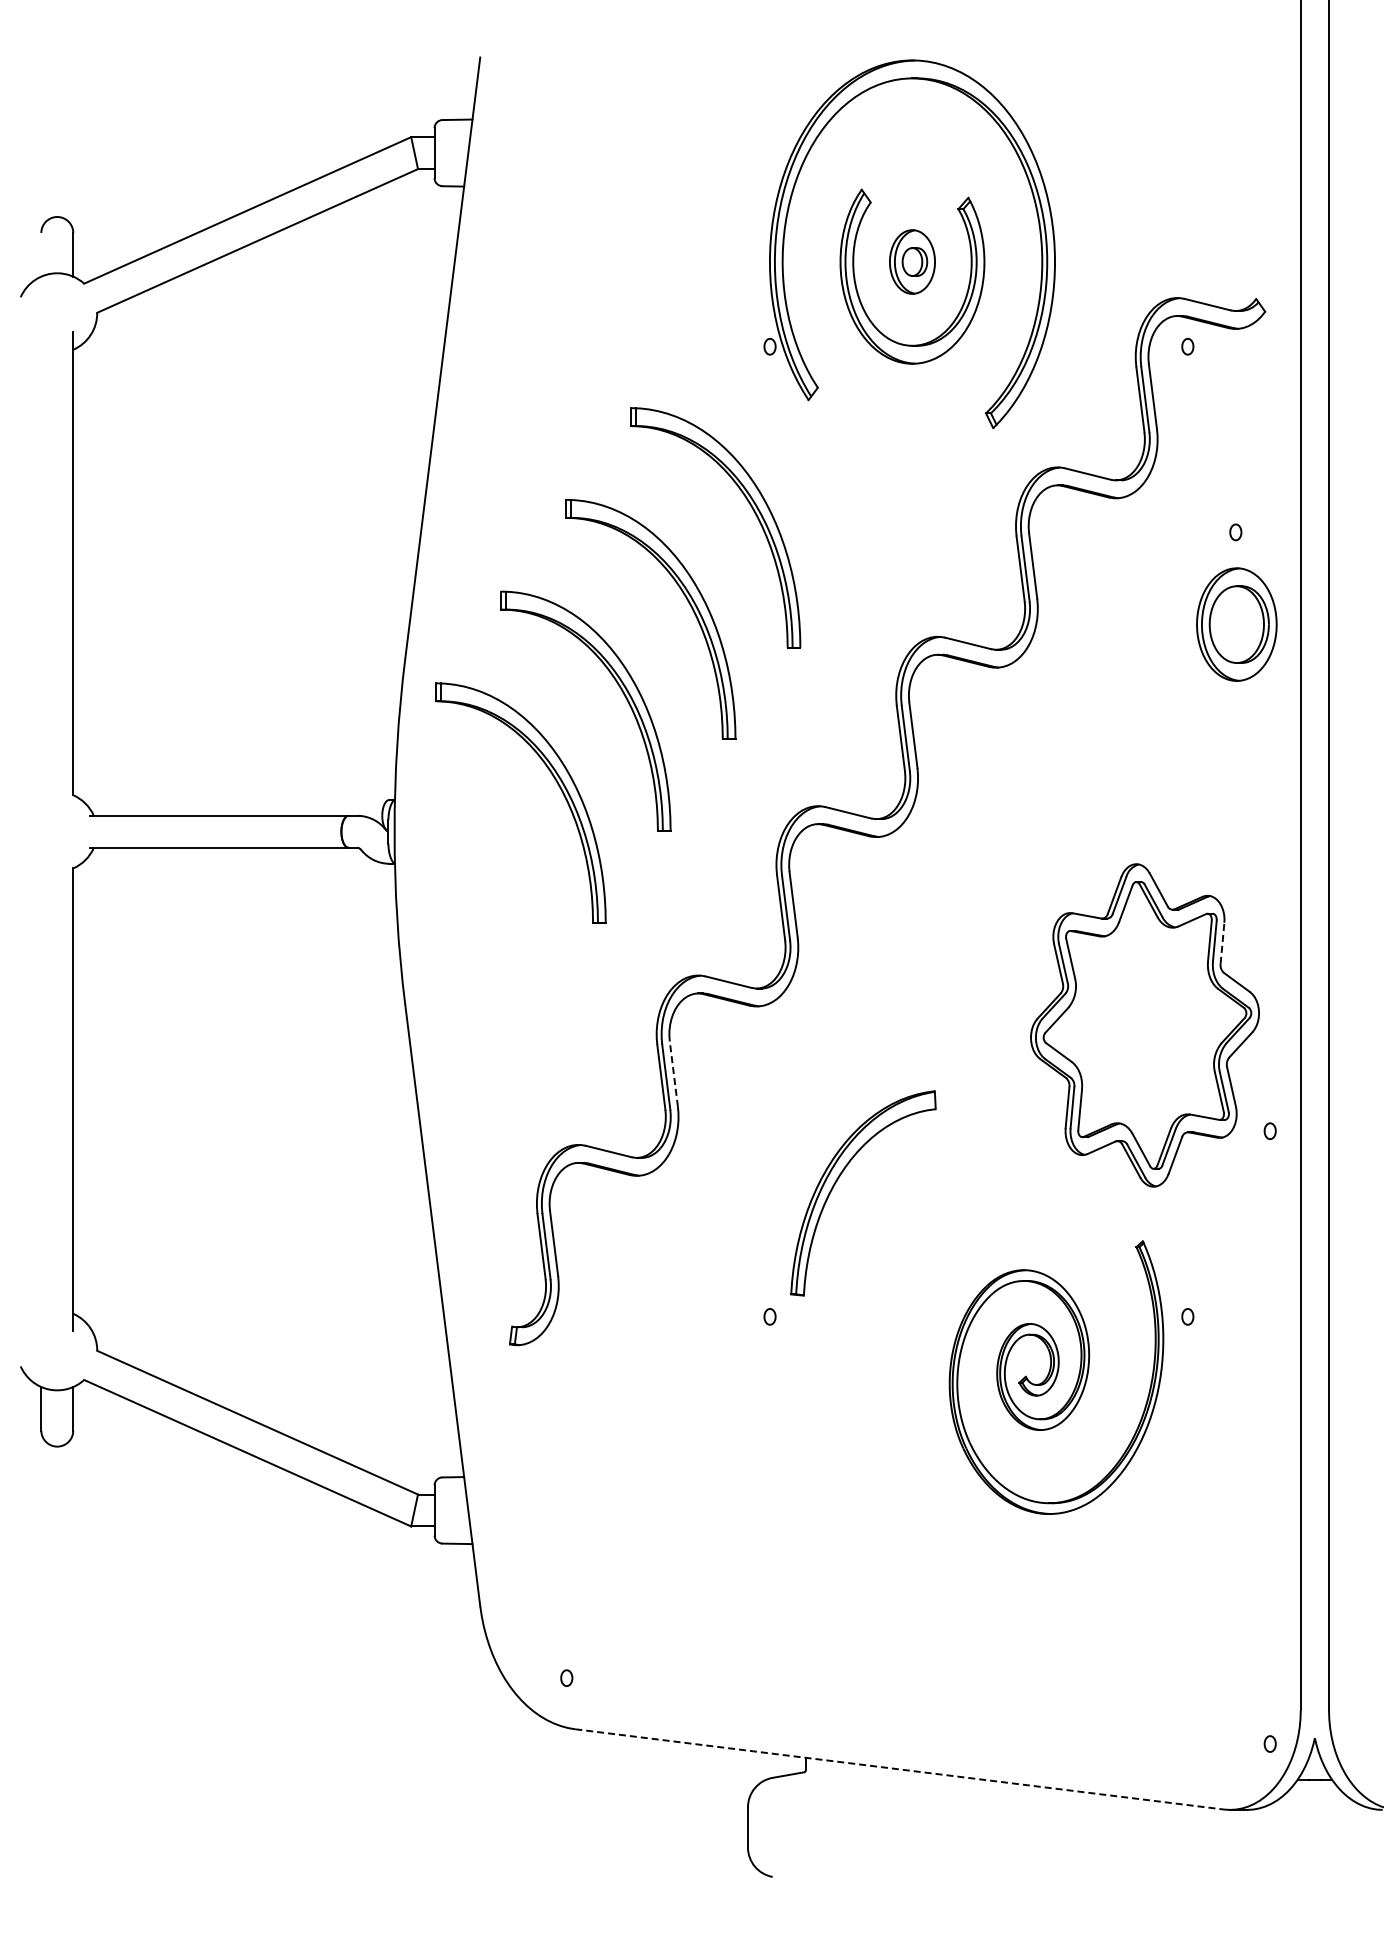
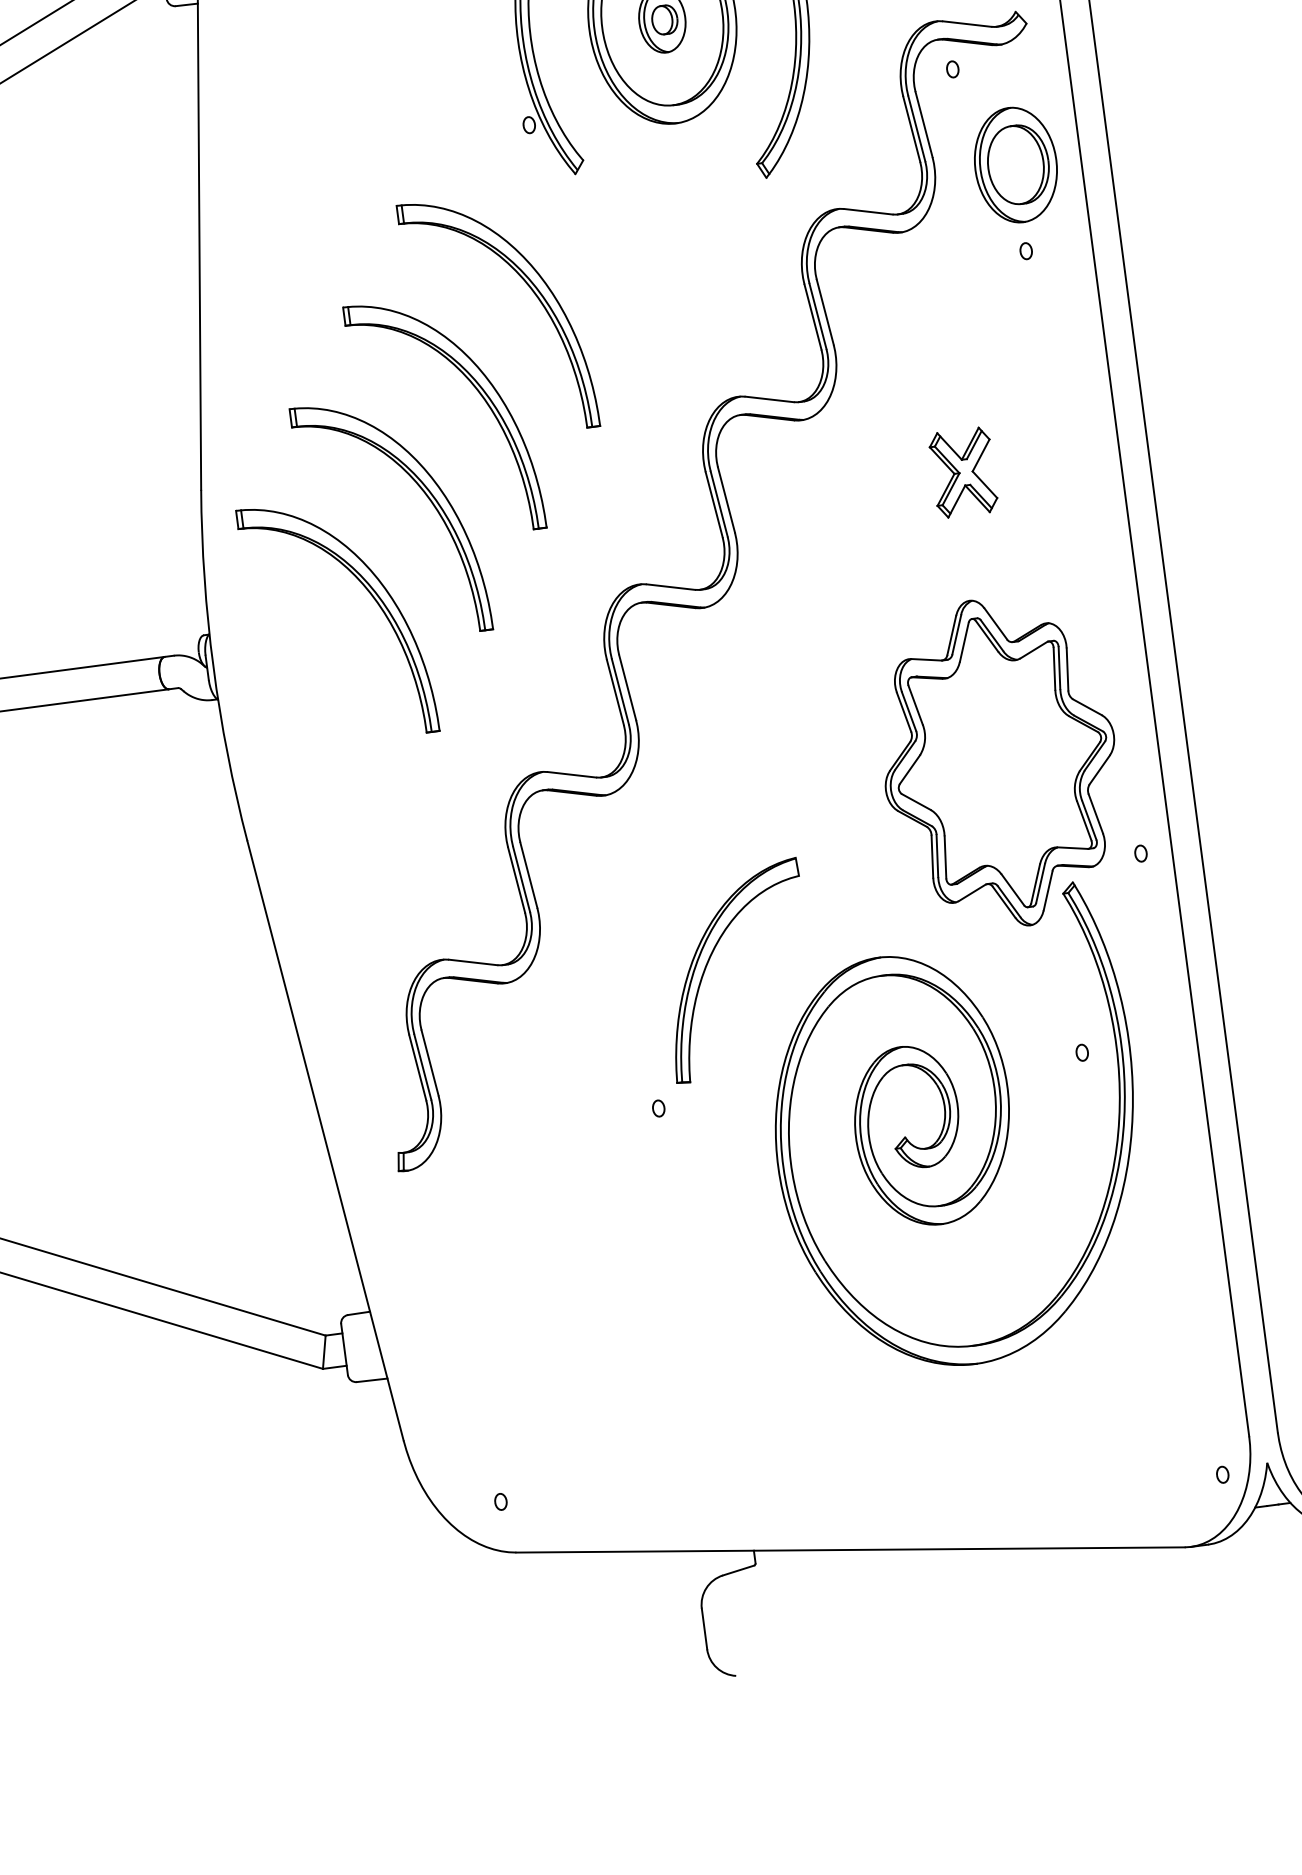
part: (1236, 624) -> (1015, 165), moved
part: (1146, 738) -> (963, 472), added
line: (1222, 943) -> (1067, 669), dashed -> solid
line: (673, 1074) -> (528, 875), dashed -> solid
part: (1056, 1377) -> (957, 1131), size x1.67
line: (899, 1769) -> (850, 1550), dashed -> solid

